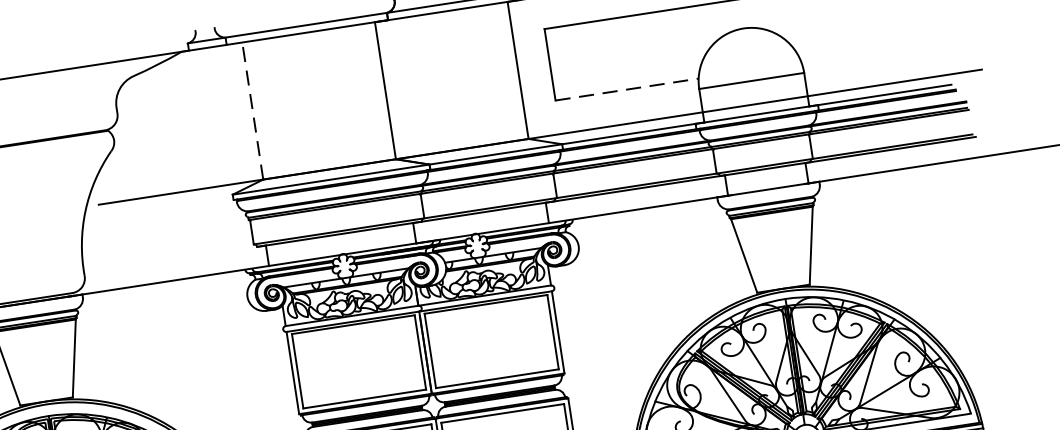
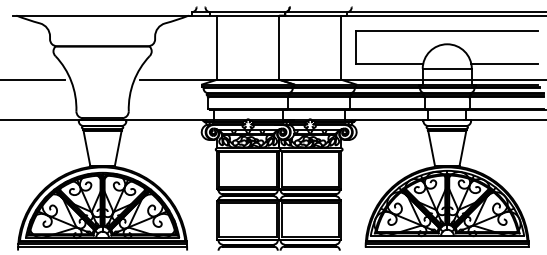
line: (872, 52) -> (504, 64), added
line: (628, 90) -> (390, 64), dashed -> solid
line: (253, 110) -> (217, 47), dashed -> solid

